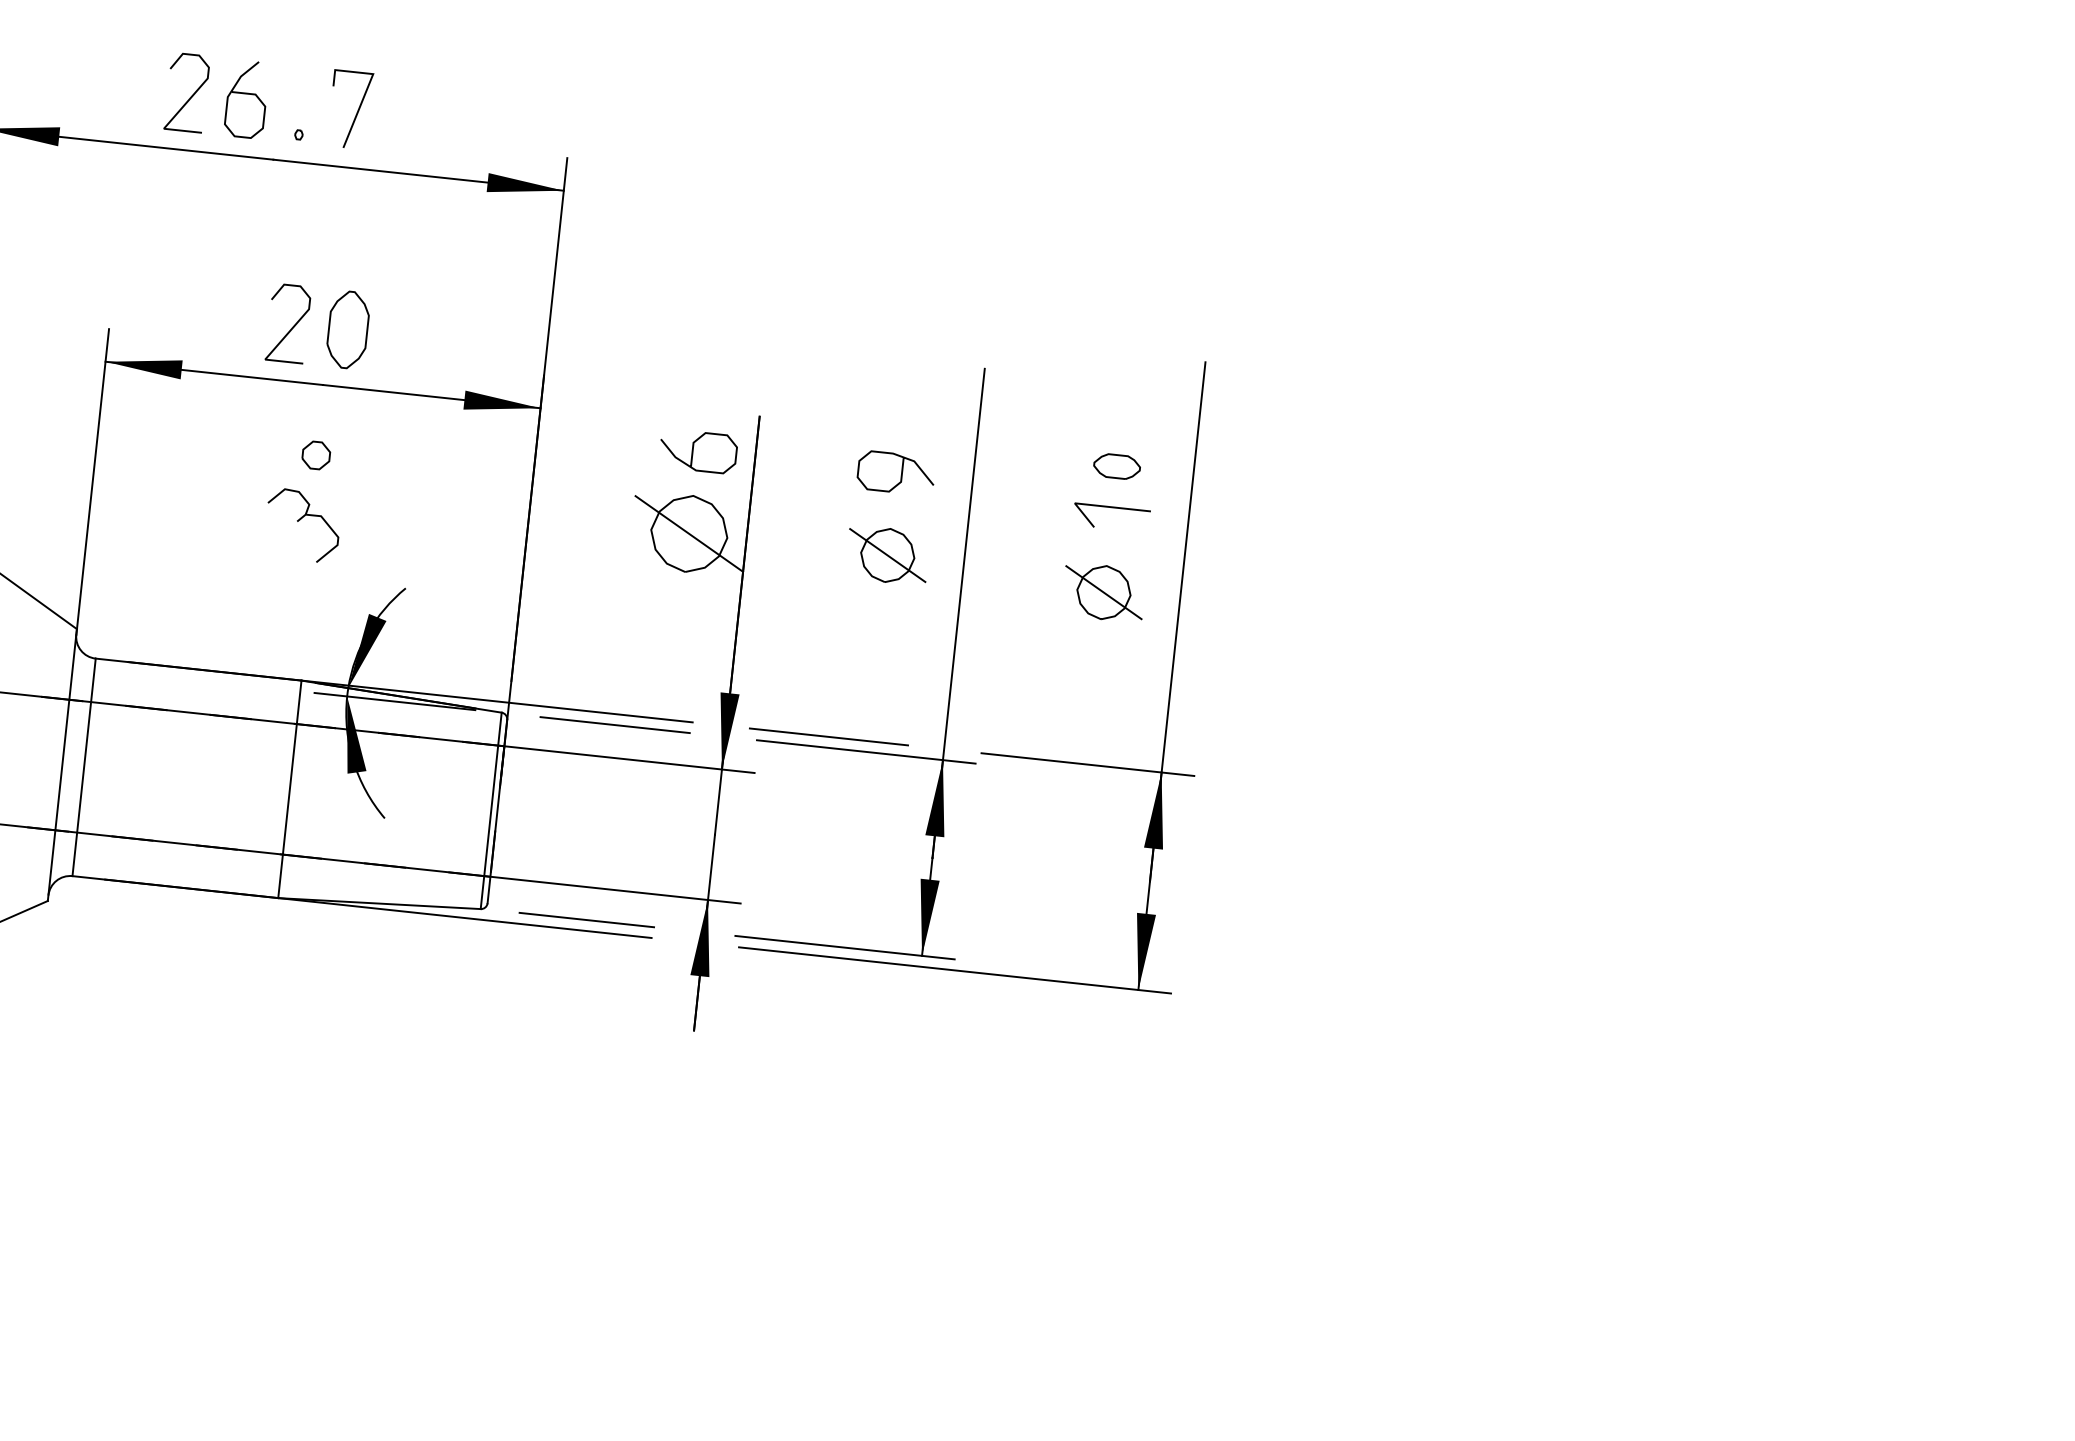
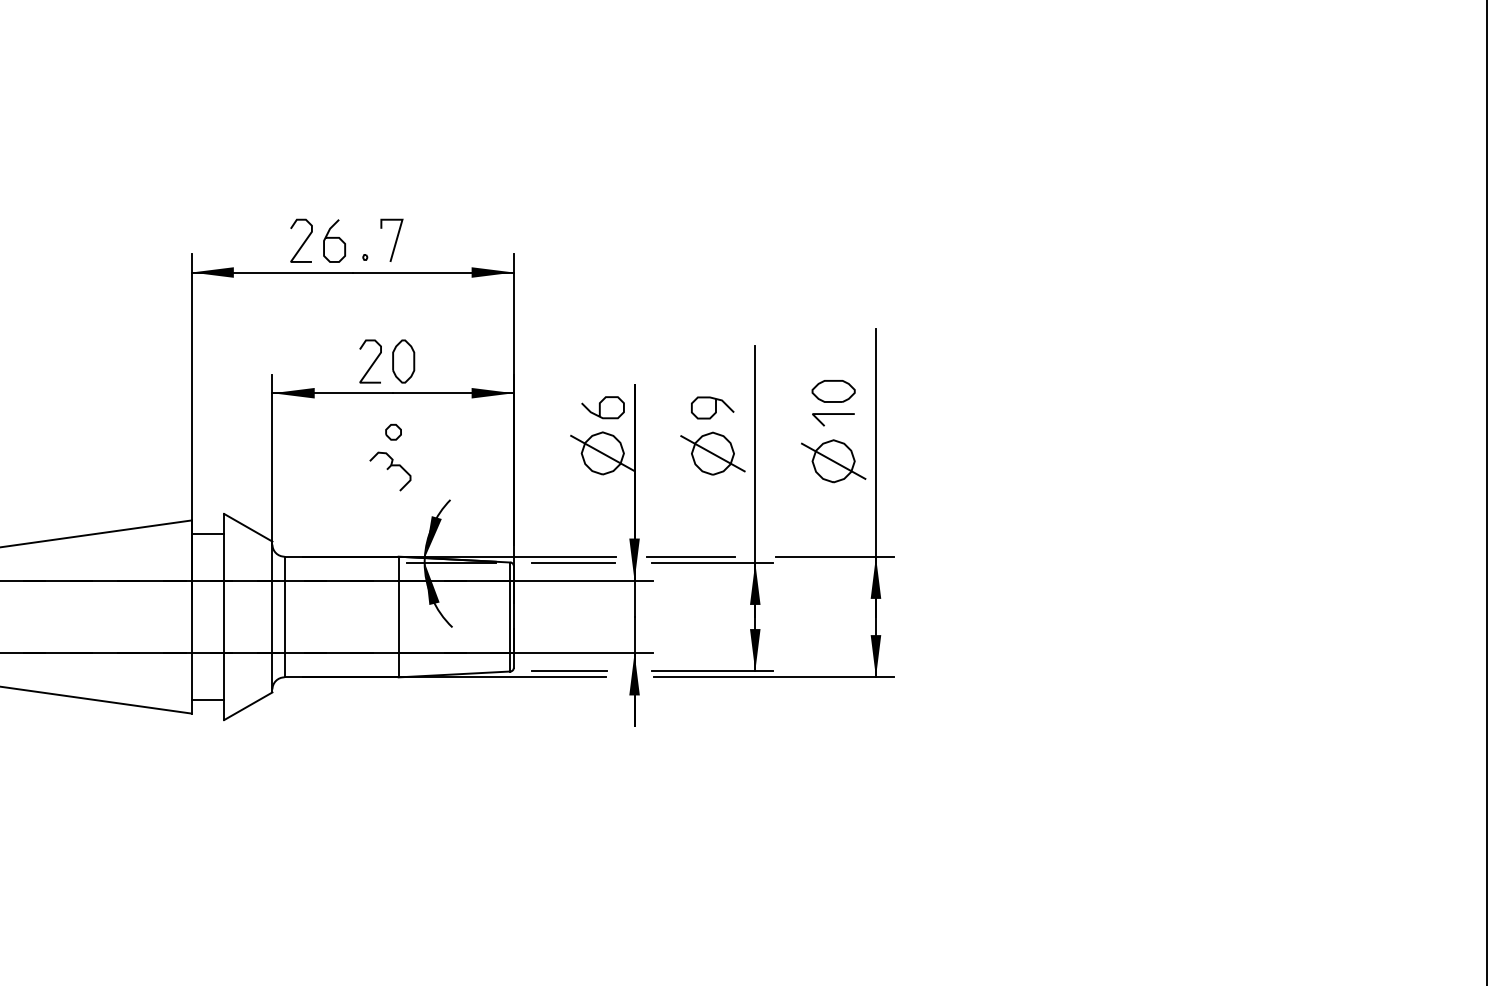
part: (1116, 466) -> (833, 391), size x1.67
part: (886, 555) -> (712, 453), size x1.43
part: (1103, 592) -> (833, 461), size x1.43

